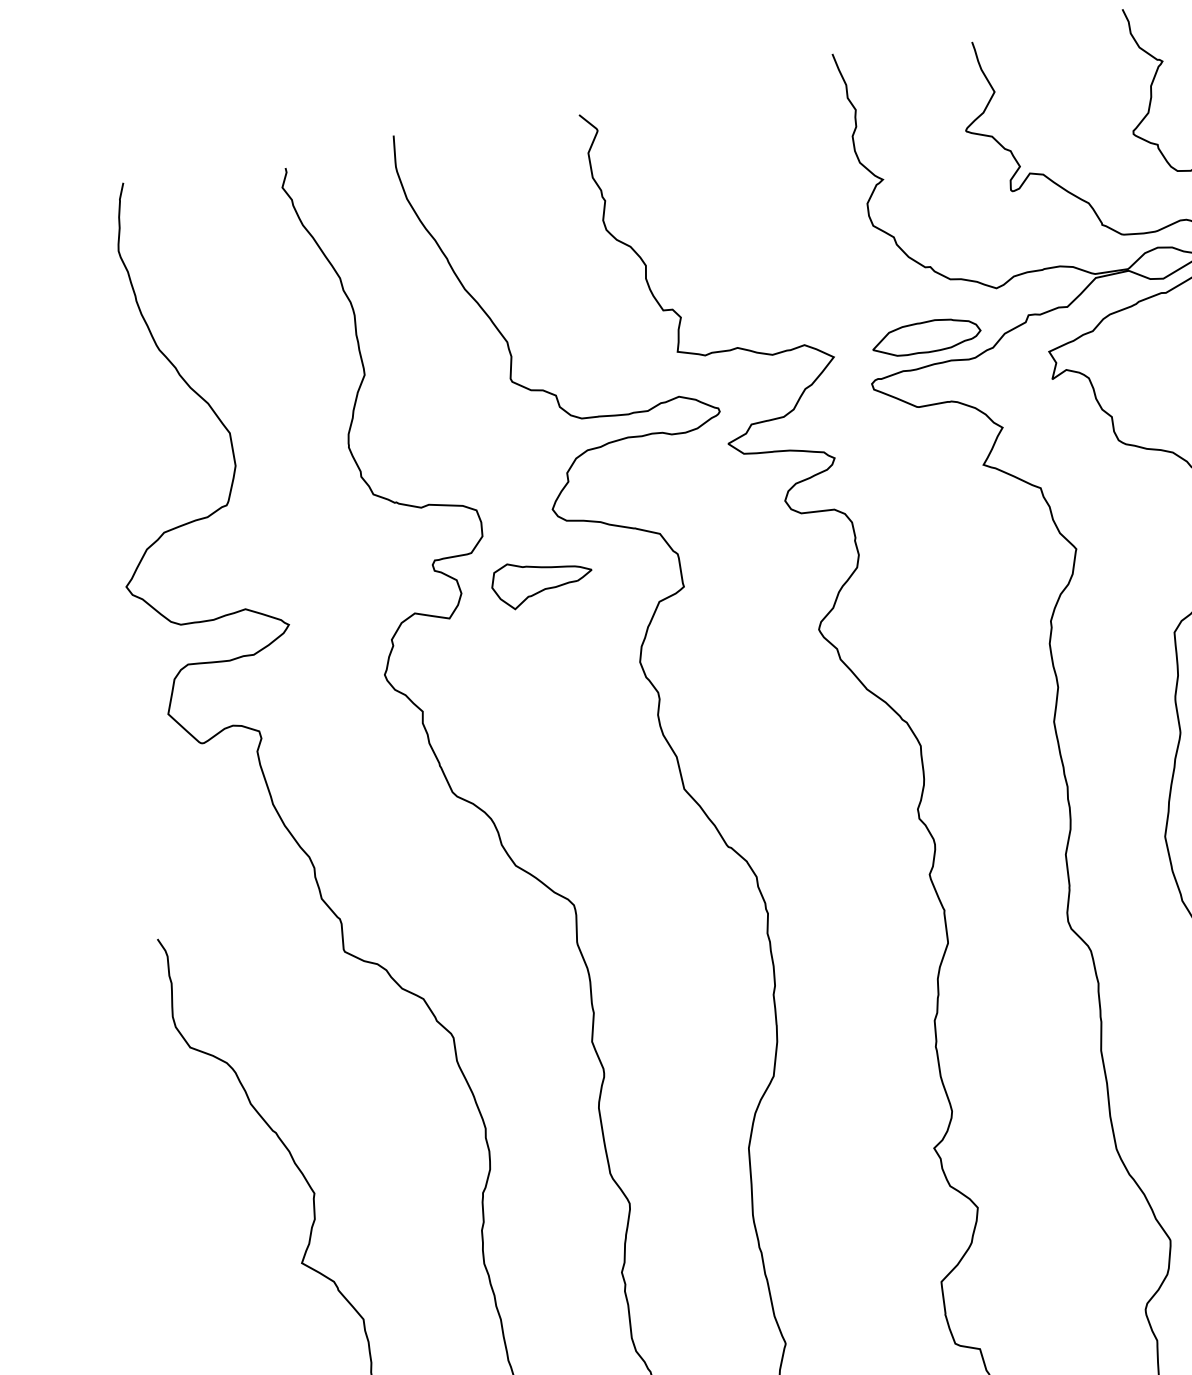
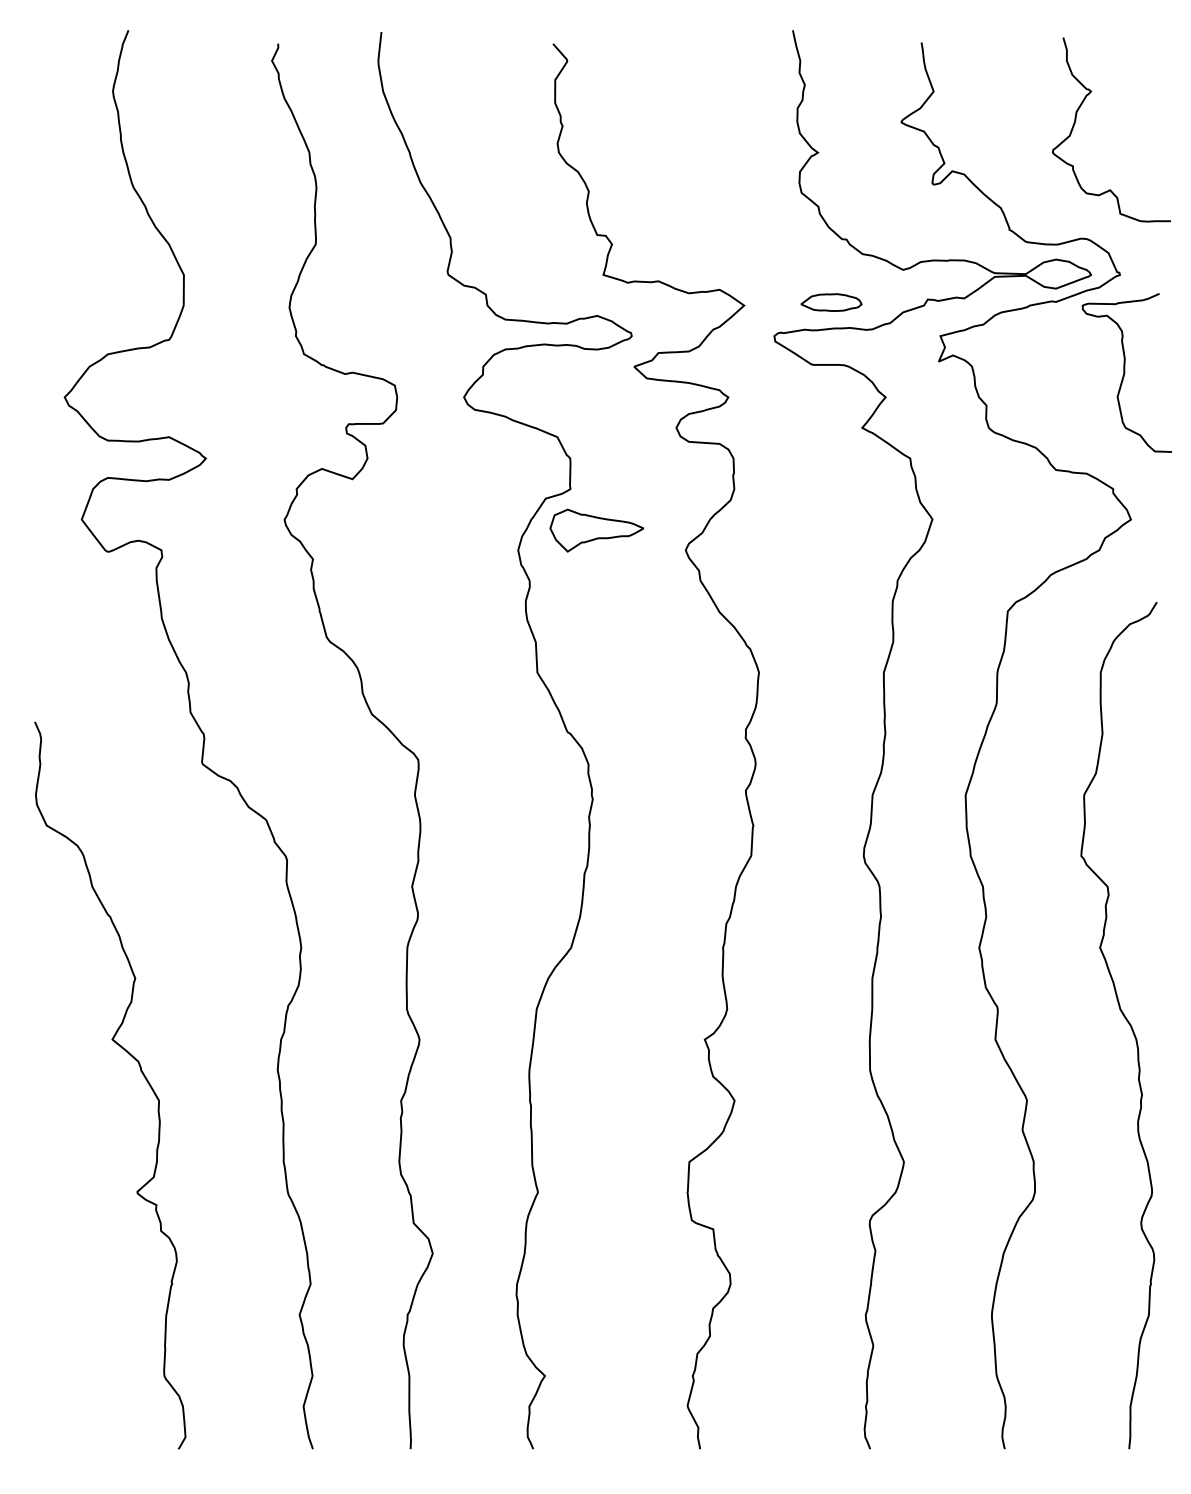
part: (926, 337) -> (831, 302), size x0.6
part: (541, 581) -> (596, 530), moved

